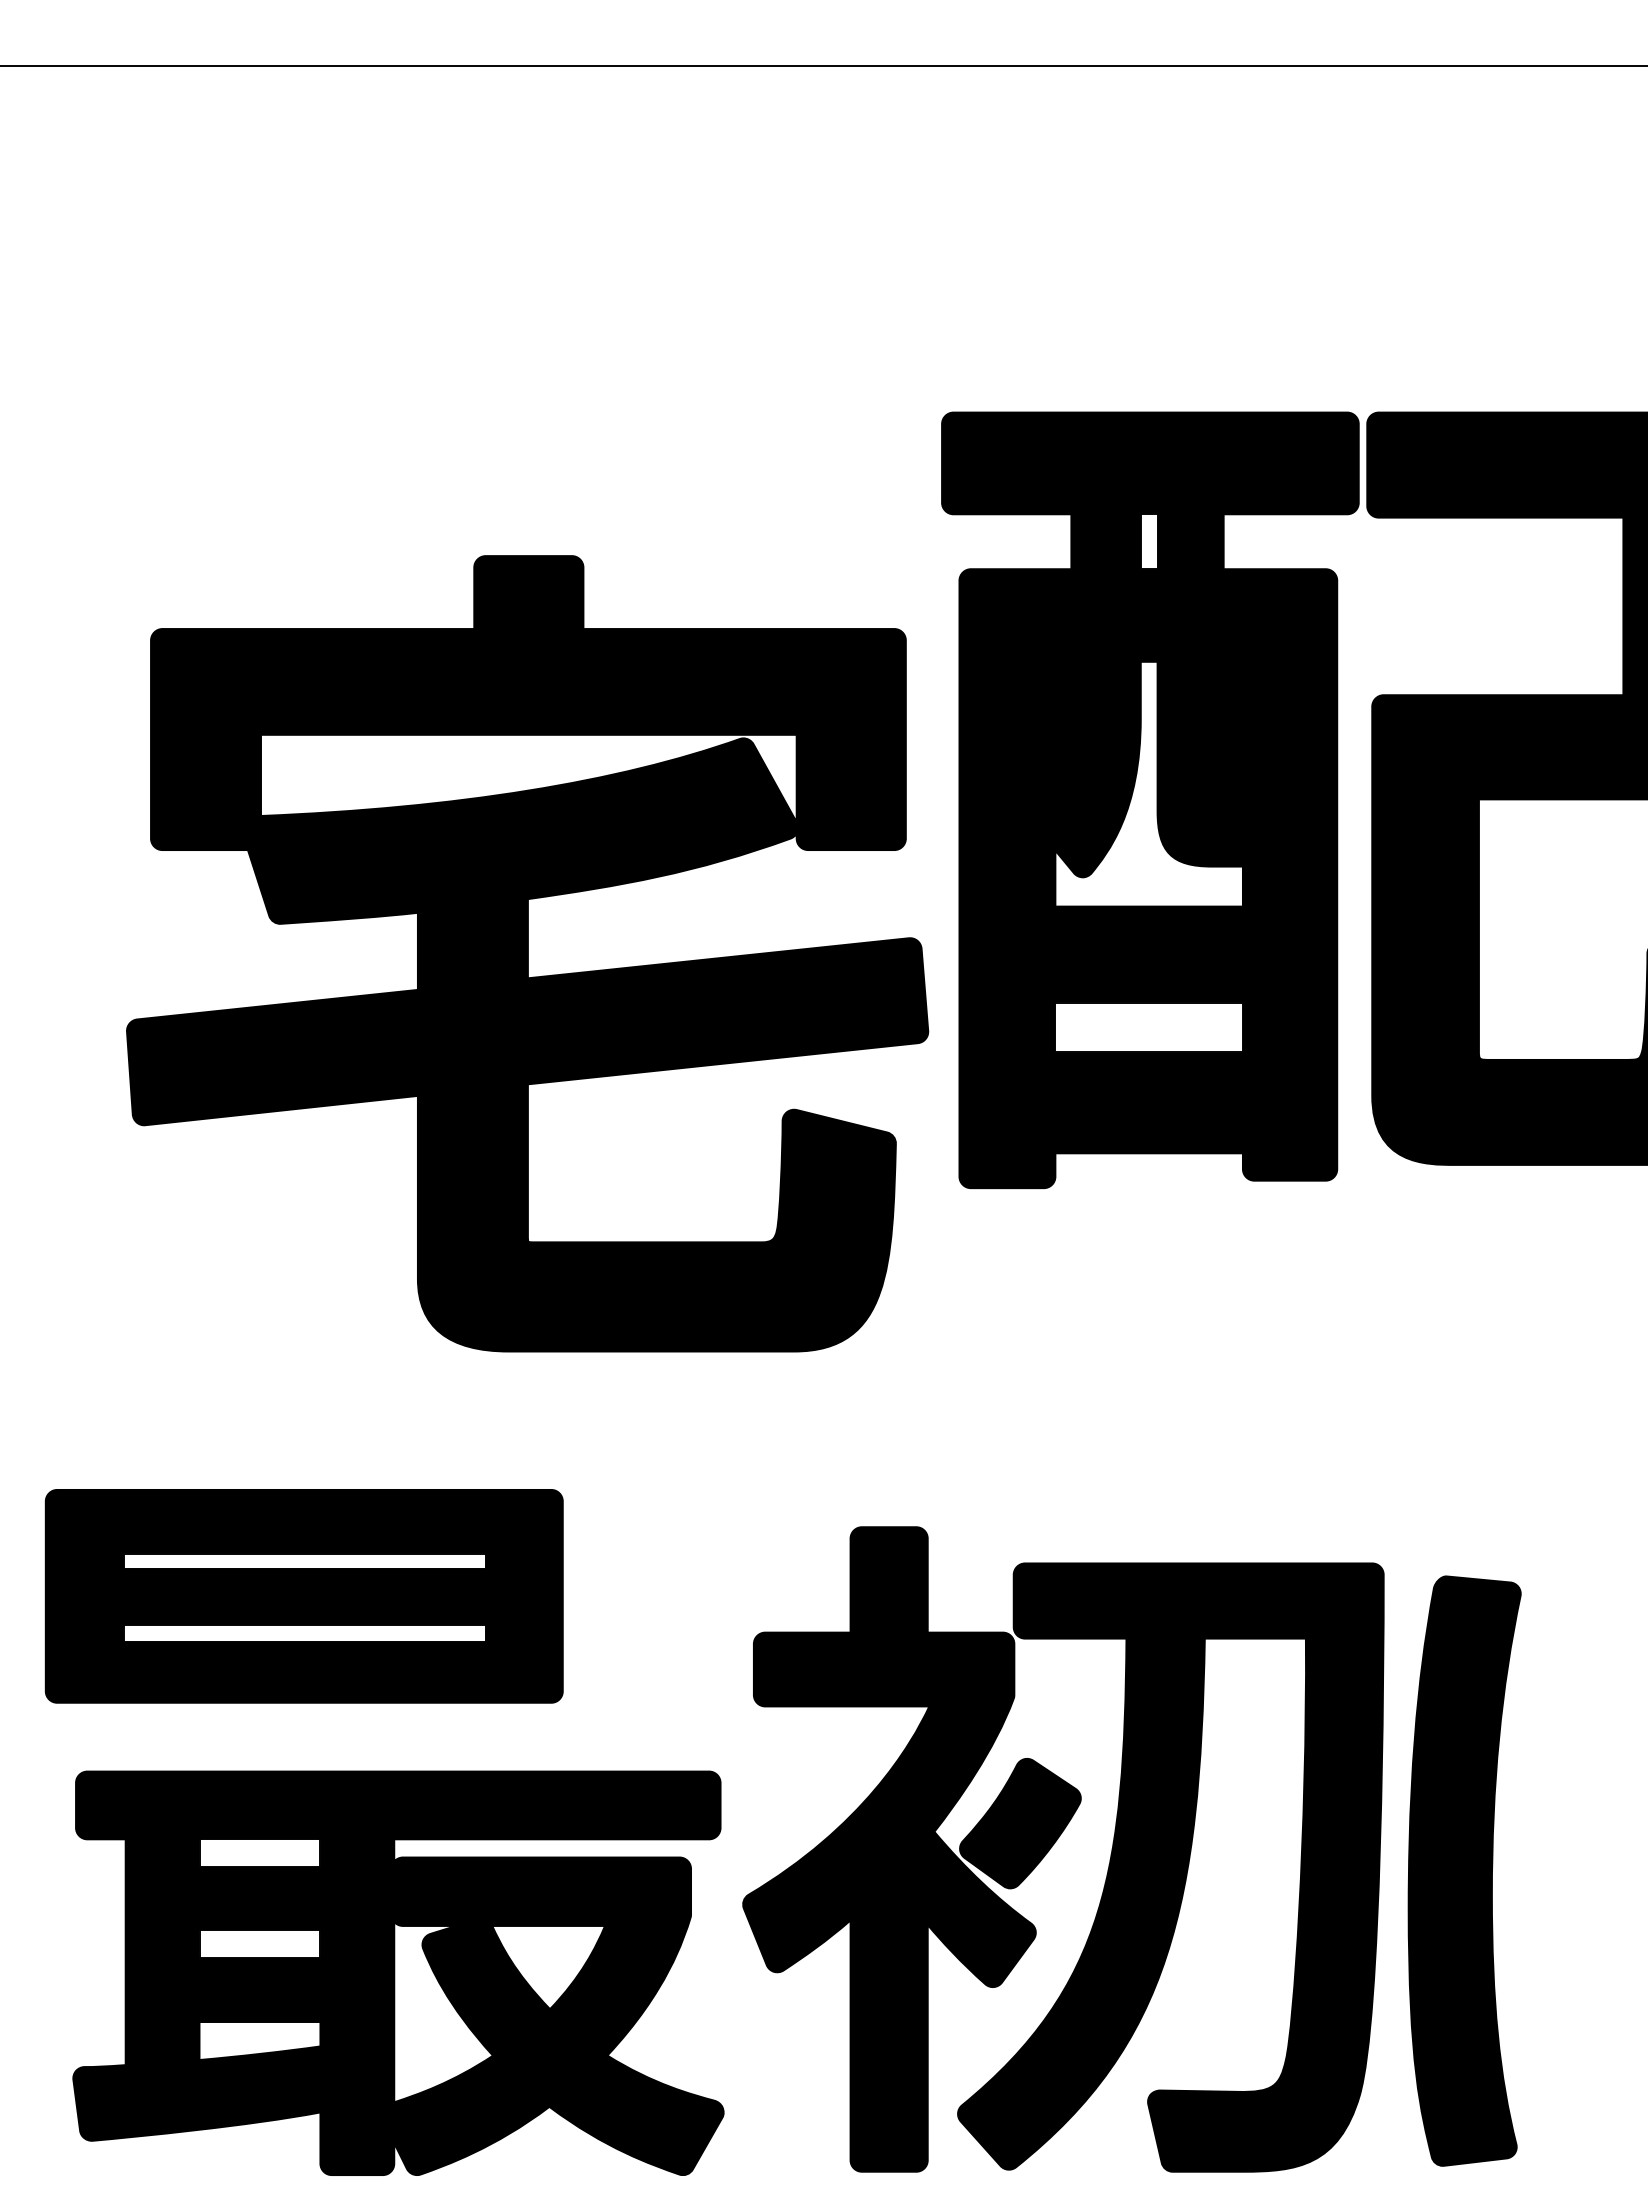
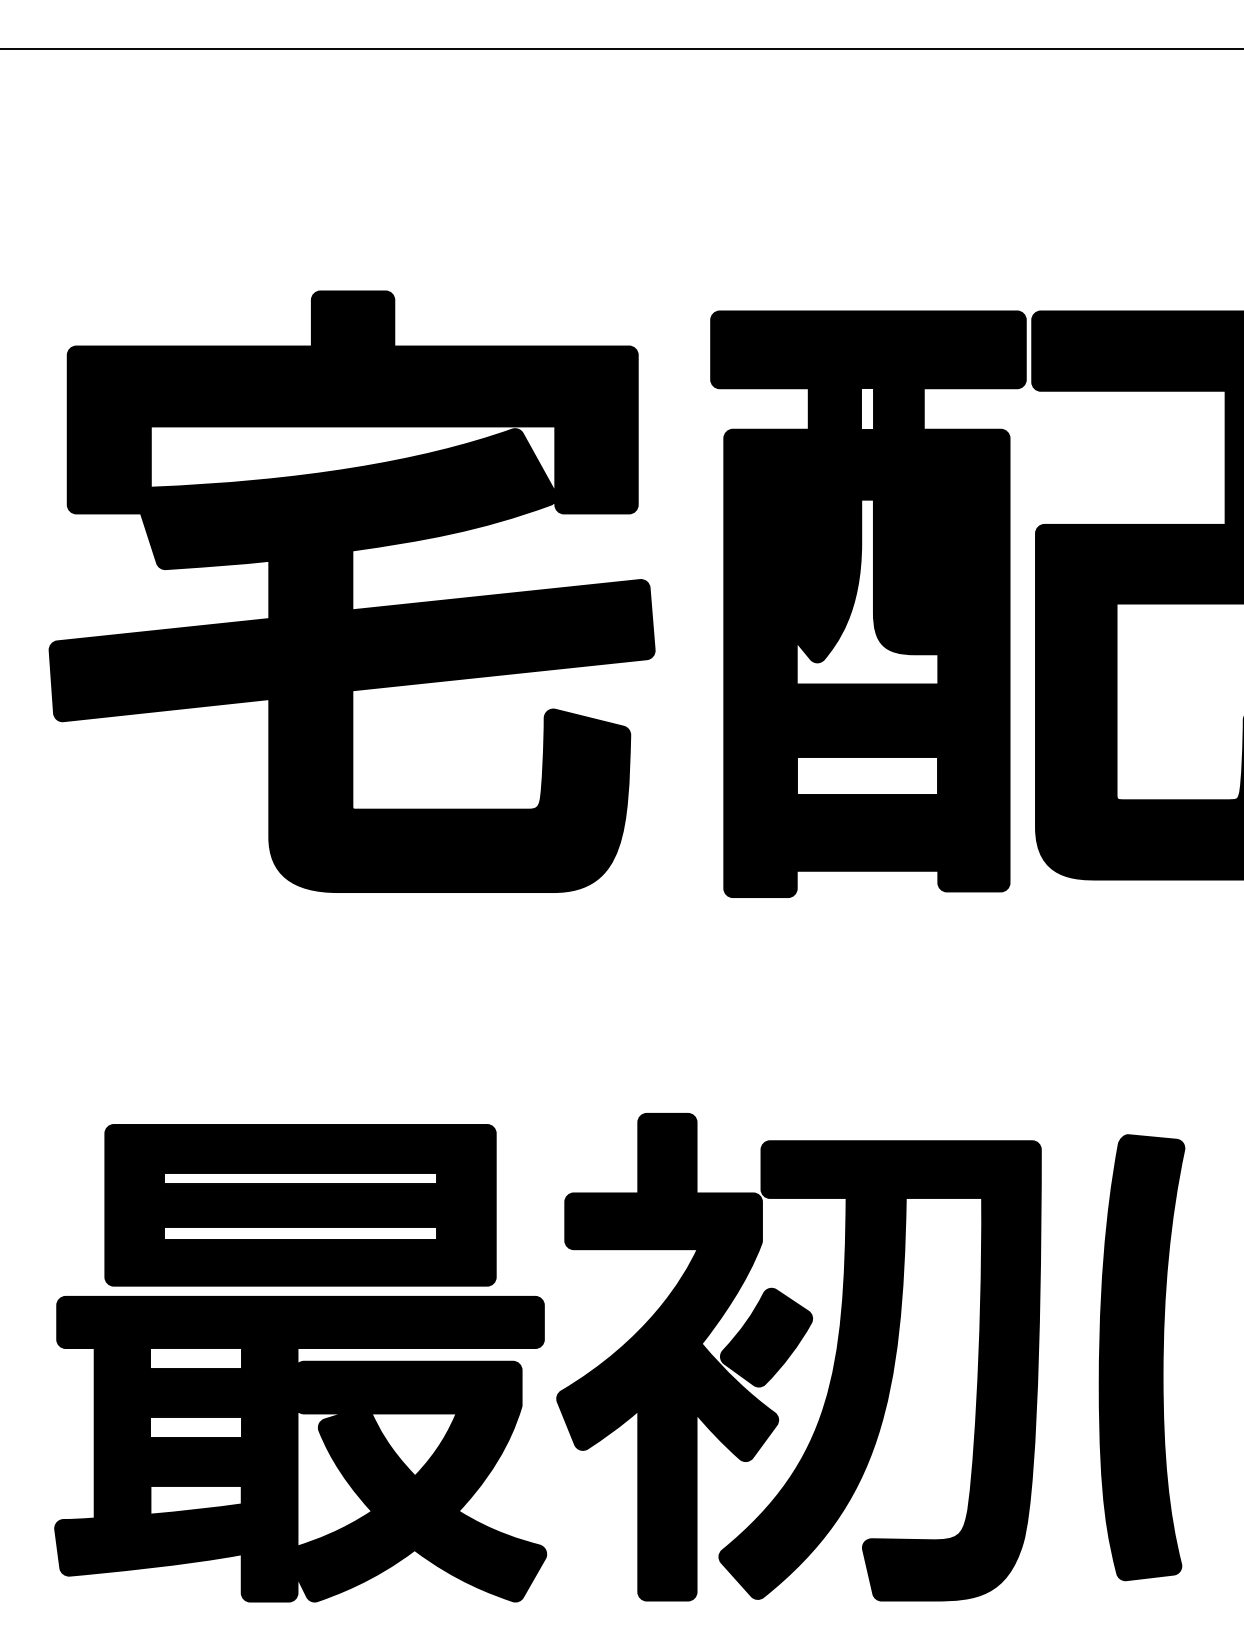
part: (527, 953) -> (352, 591), moved
part: (303, 1596) -> (299, 1205), moved
part: (1055, 1843) -> (793, 1352), moved
part: (1464, 1870) -> (1141, 1357), moved
part: (398, 1972) -> (300, 1448), moved

